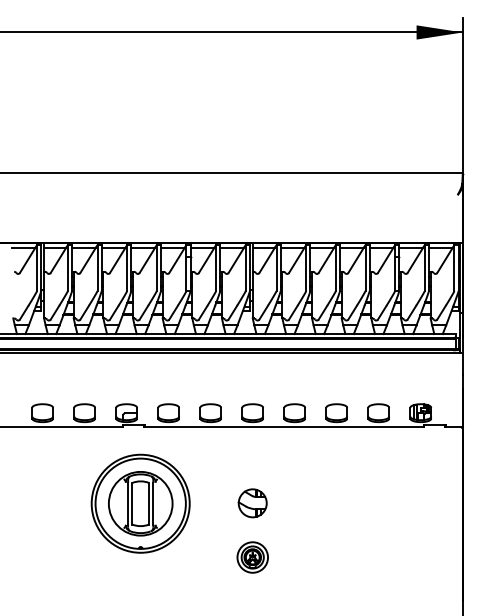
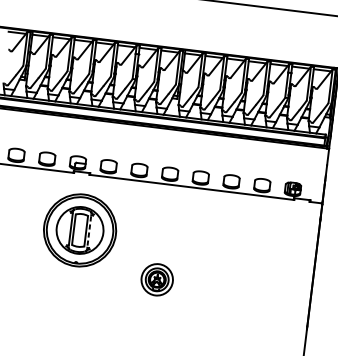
line: (153, 503) -> (89, 231), solid -> dashed
part: (252, 503) -> (161, 240), removed
part: (252, 557) -> (156, 279), size x1.4

